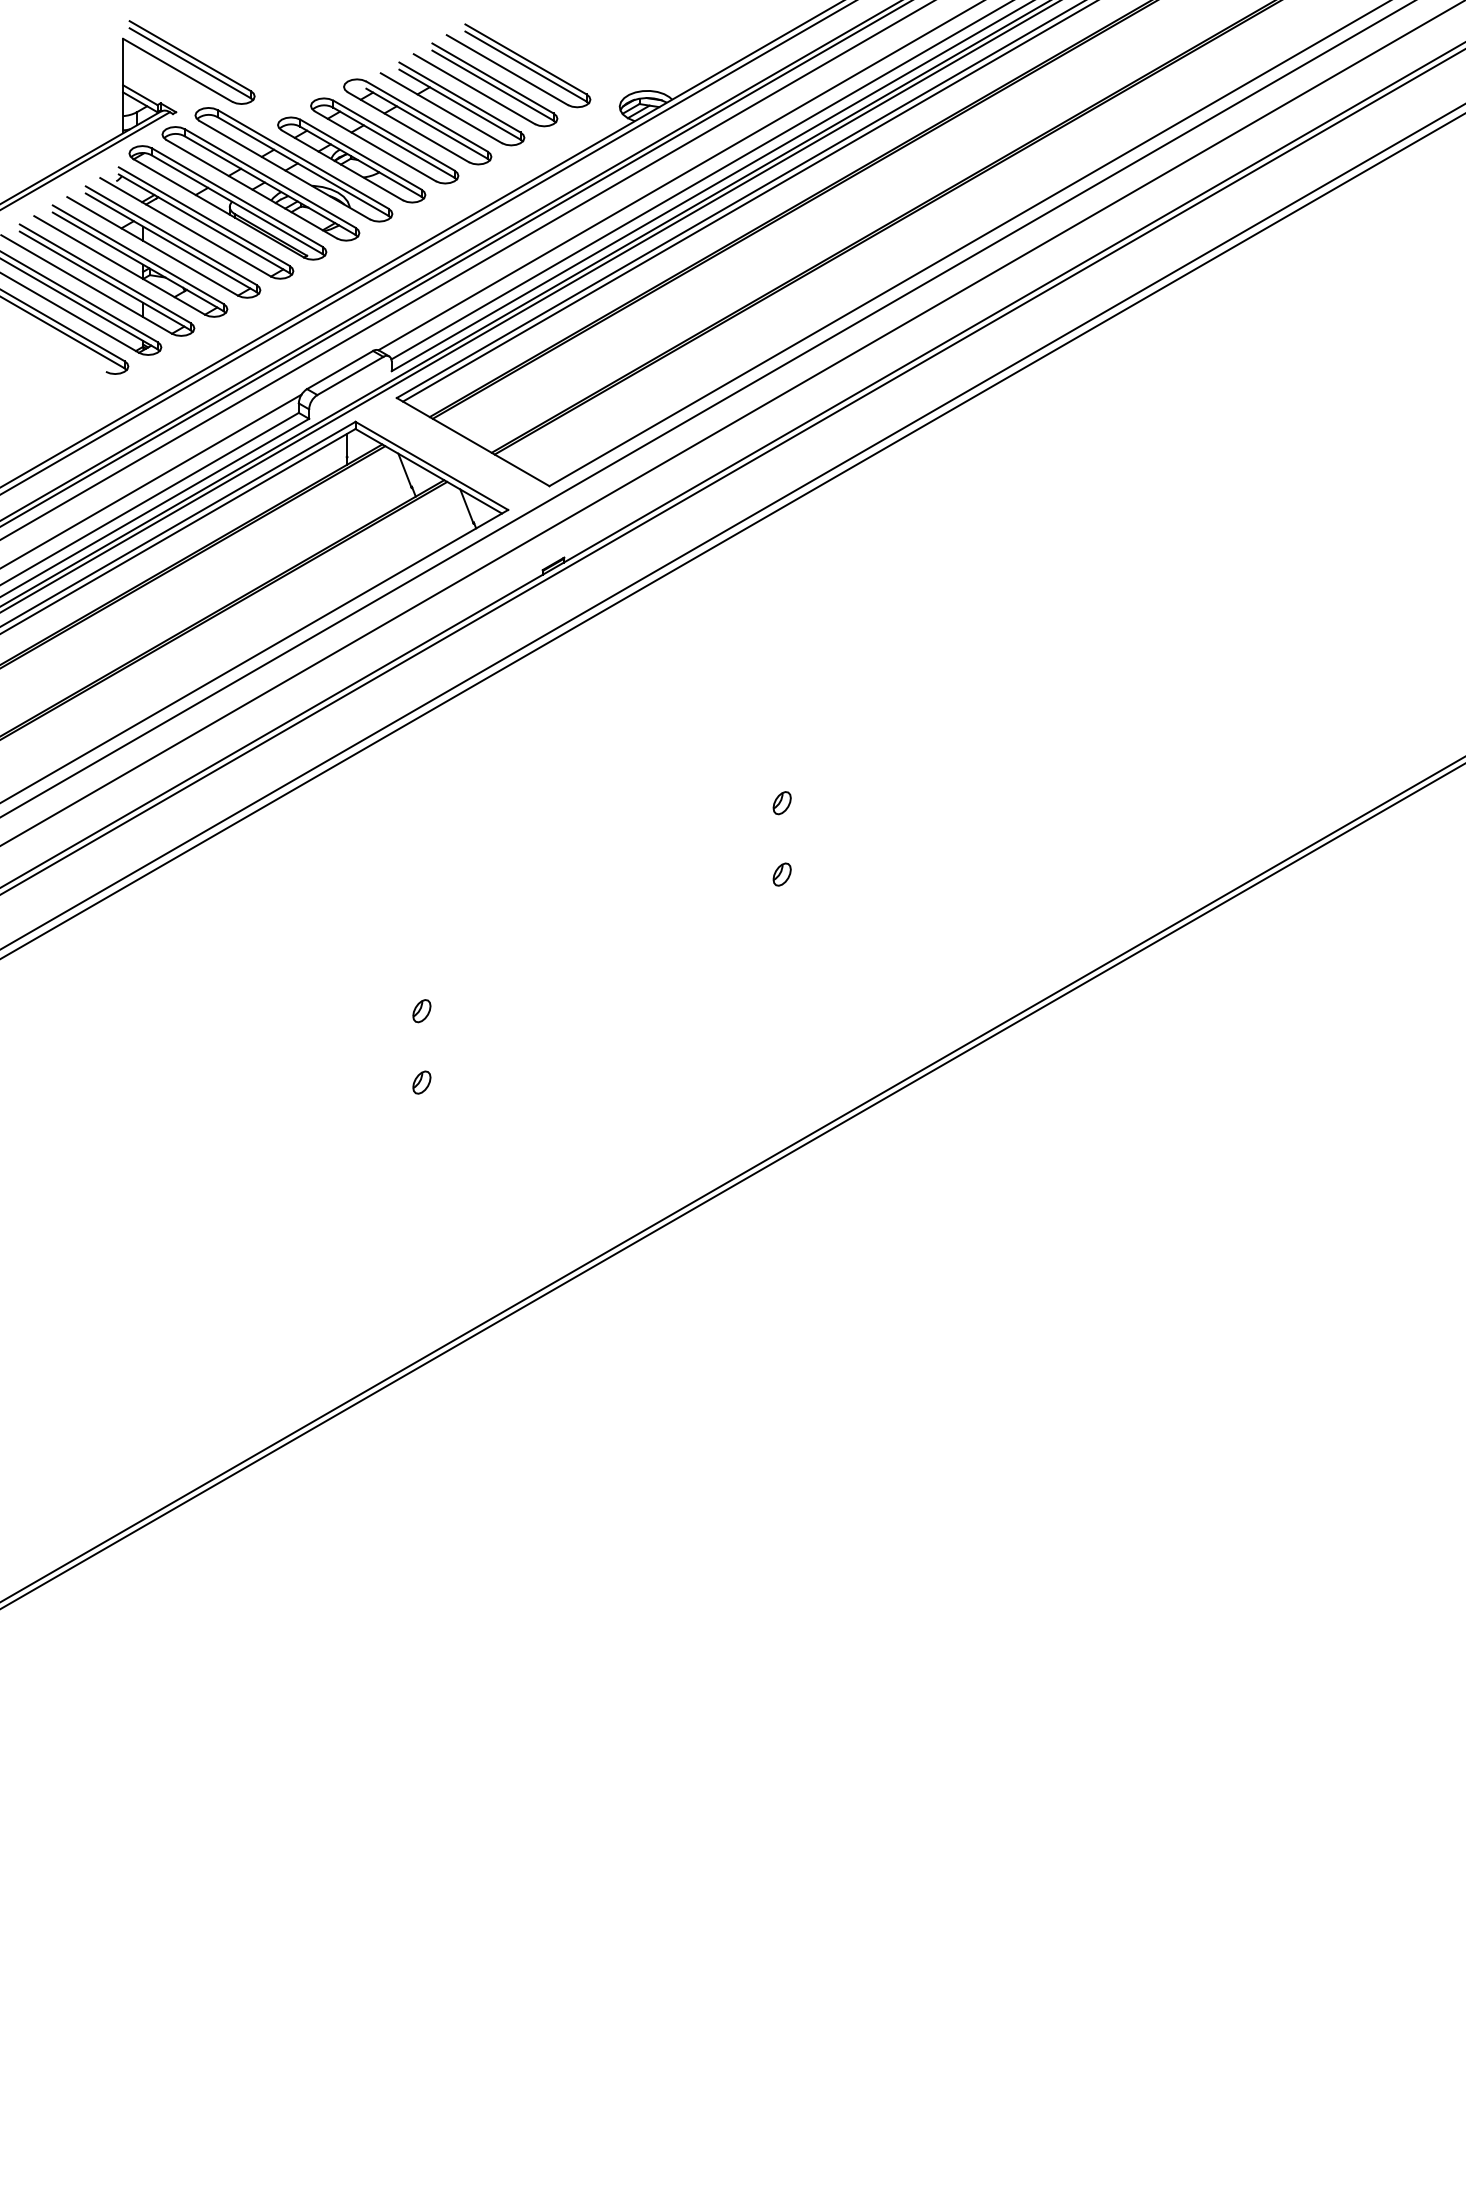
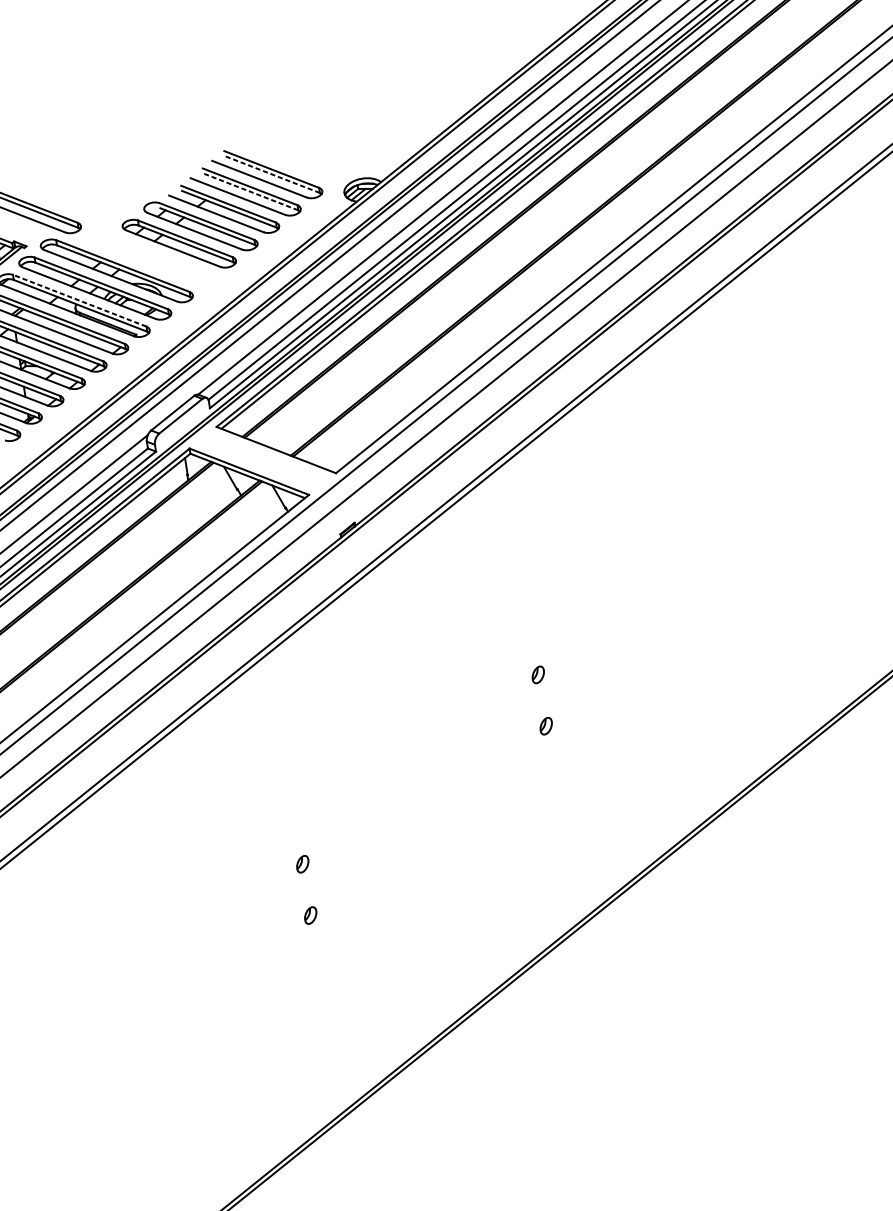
line: (526, 66) -> (272, 174), solid -> dashed
line: (492, 85) -> (250, 191), solid -> dashed
part: (351, 159) -> (157, 260), removed
line: (237, 197) -> (79, 300), solid -> dashed

